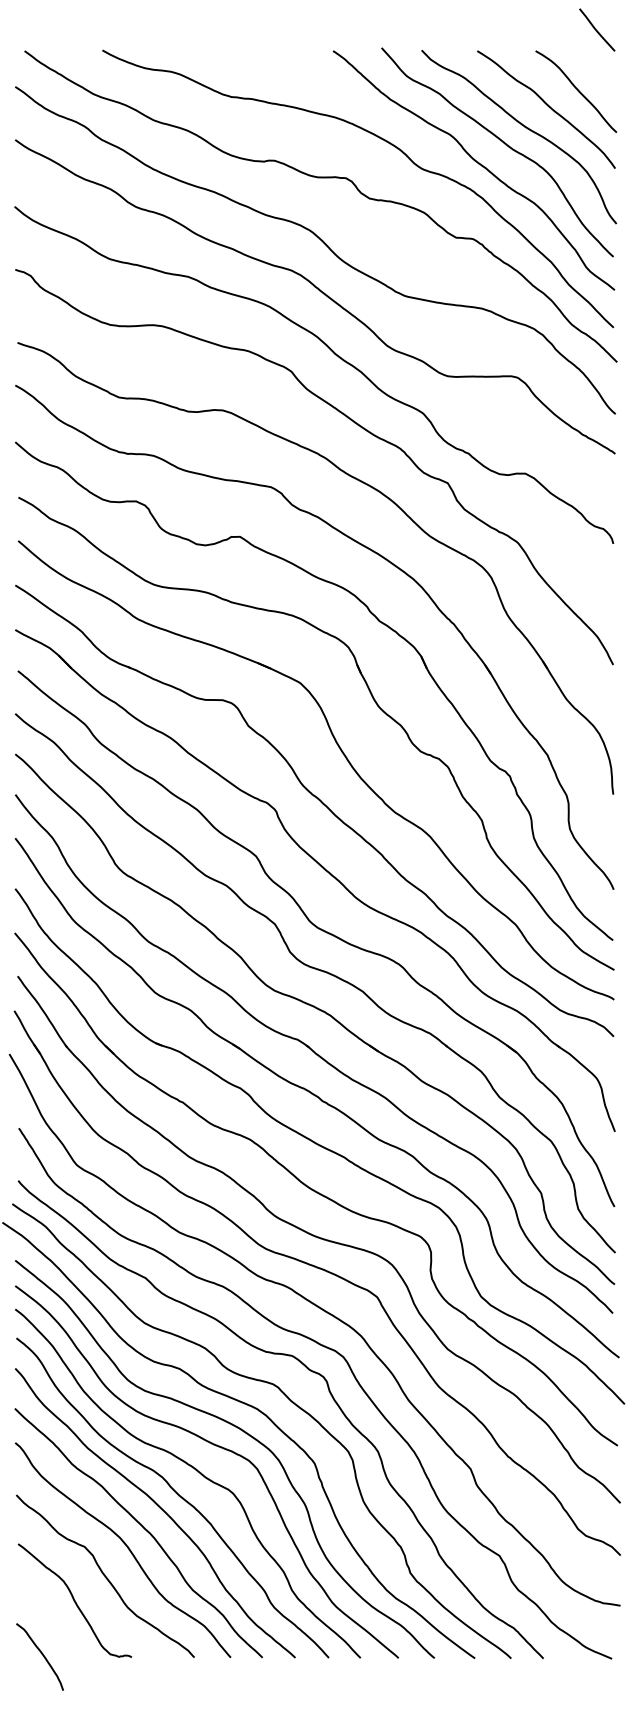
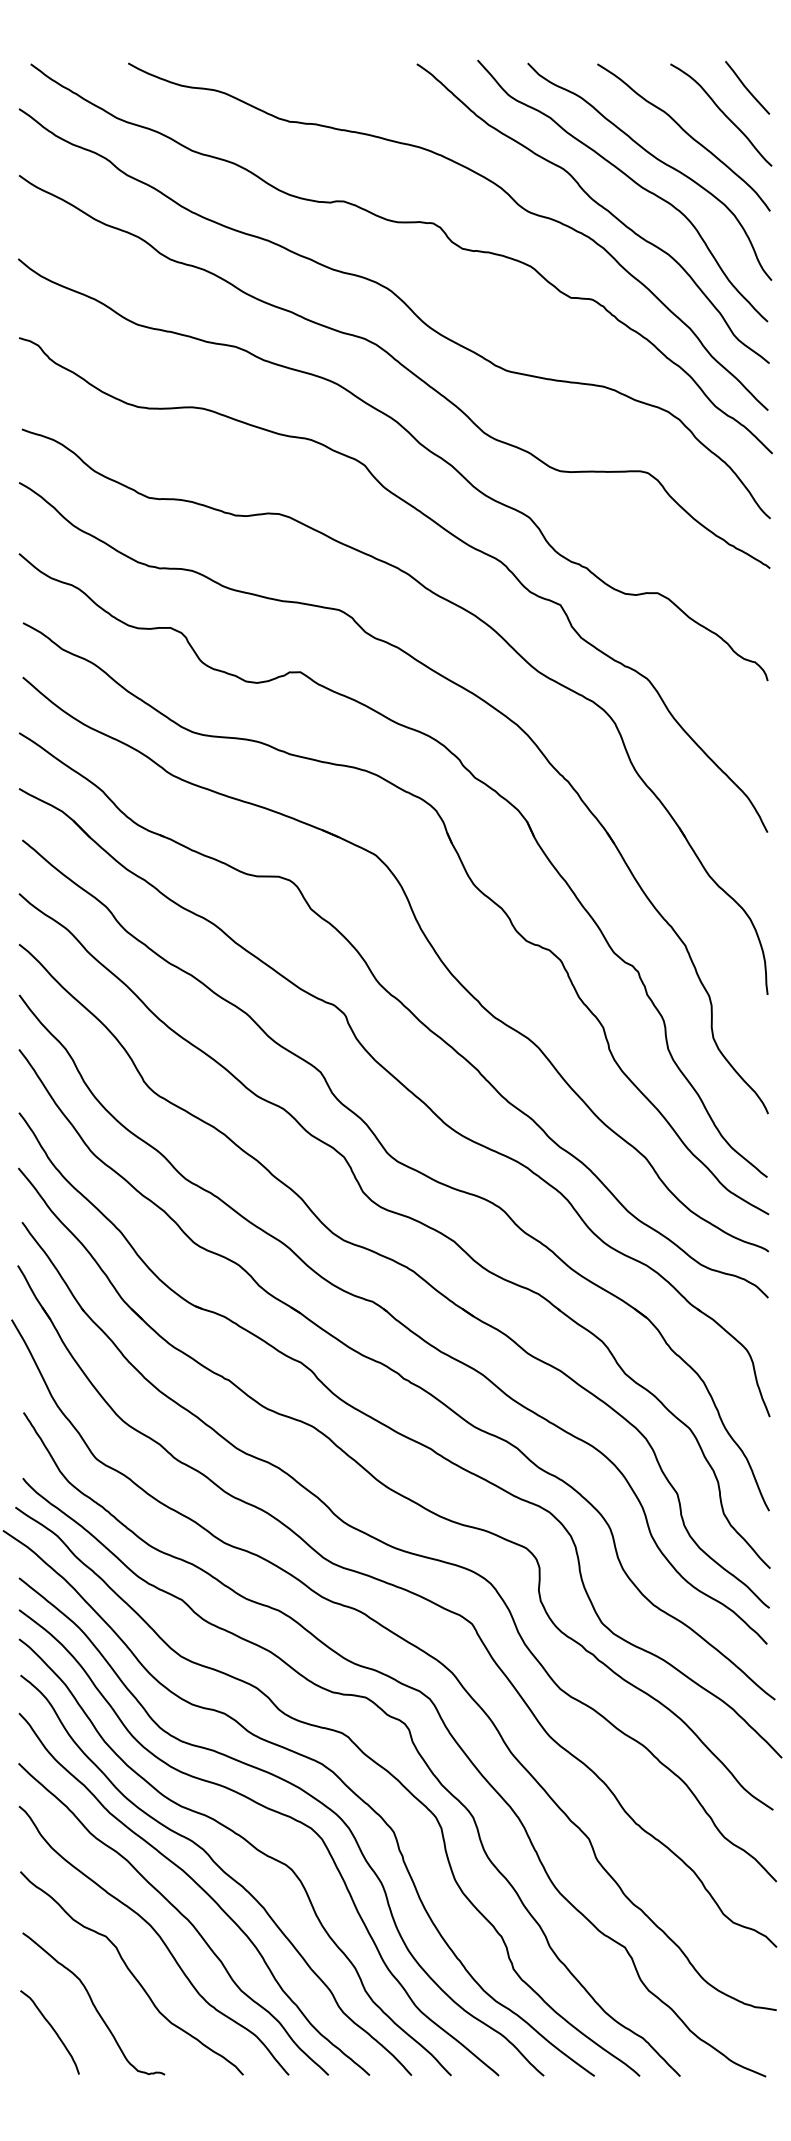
curve: (596, 29) -> (746, 87), moved
curve: (42, 1656) -> (53, 2031), moved

